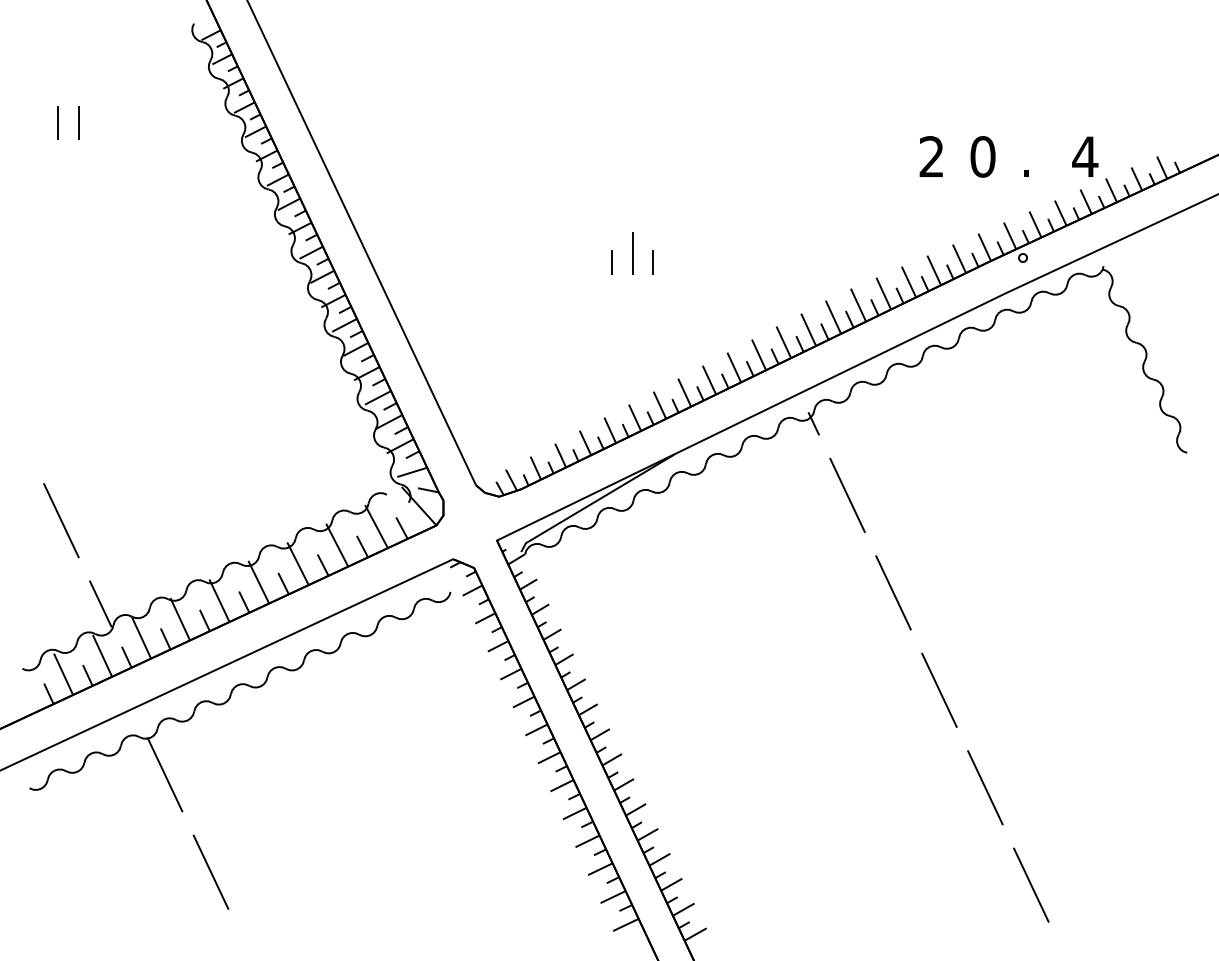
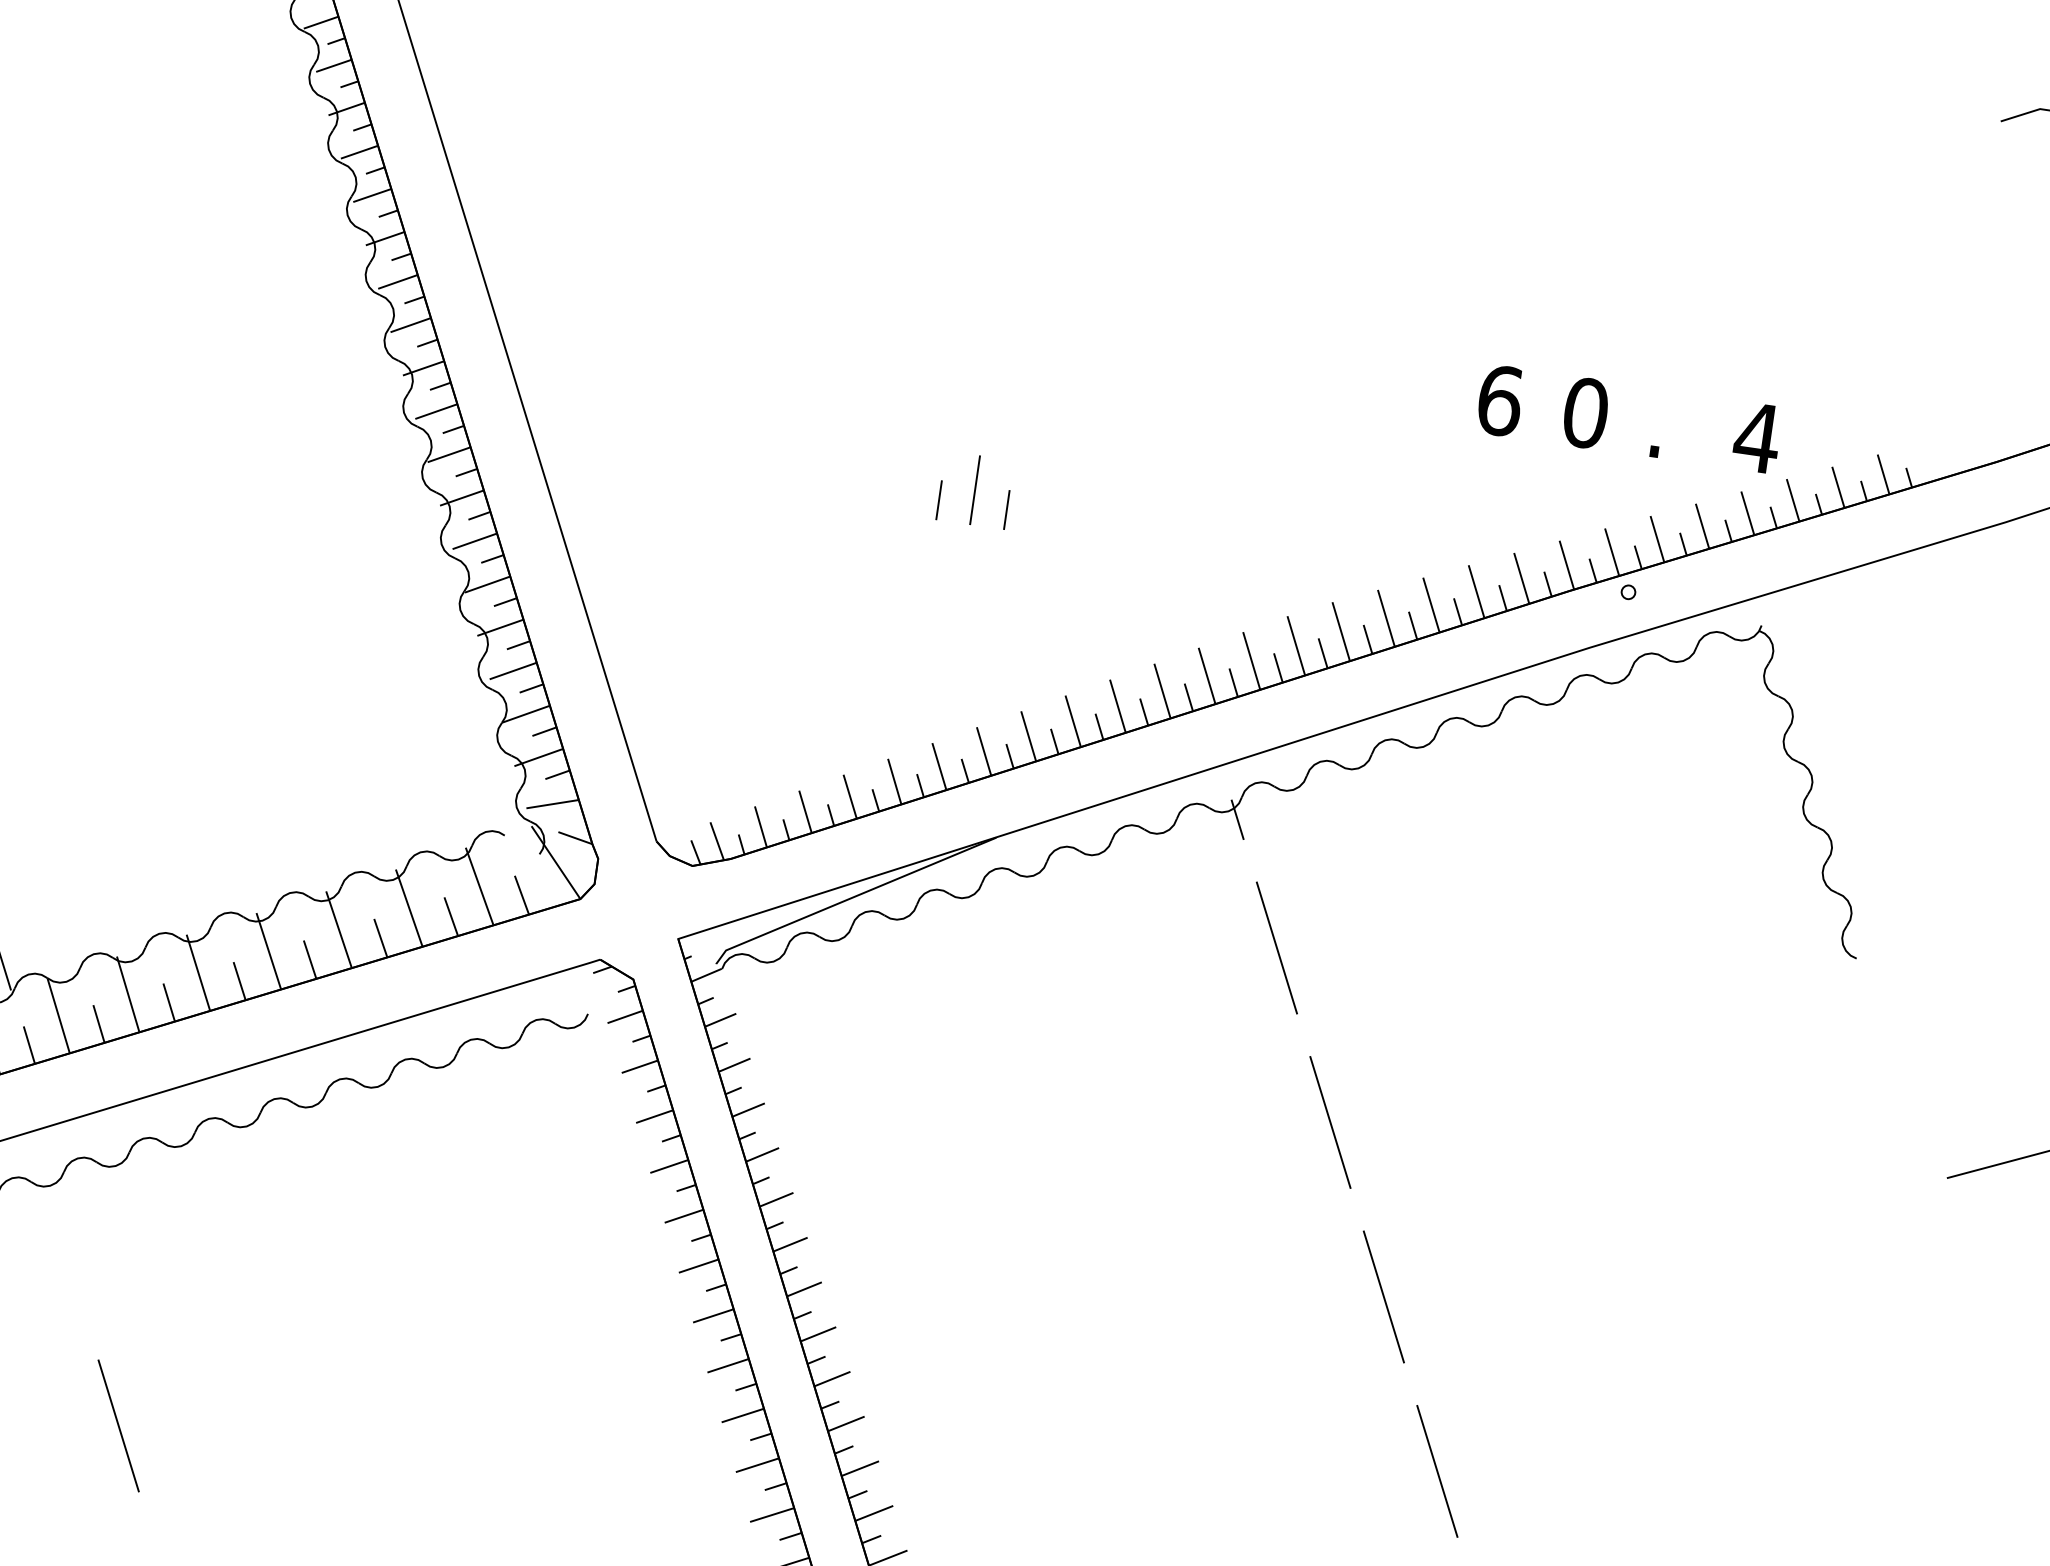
line: (57, 122) -> (42, 131), removed
line: (78, 122) -> (77, 136), removed
text: (931, 156) -> (1499, 400), 2 -> 6
line: (164, 774) -> (64, 1250), removed

